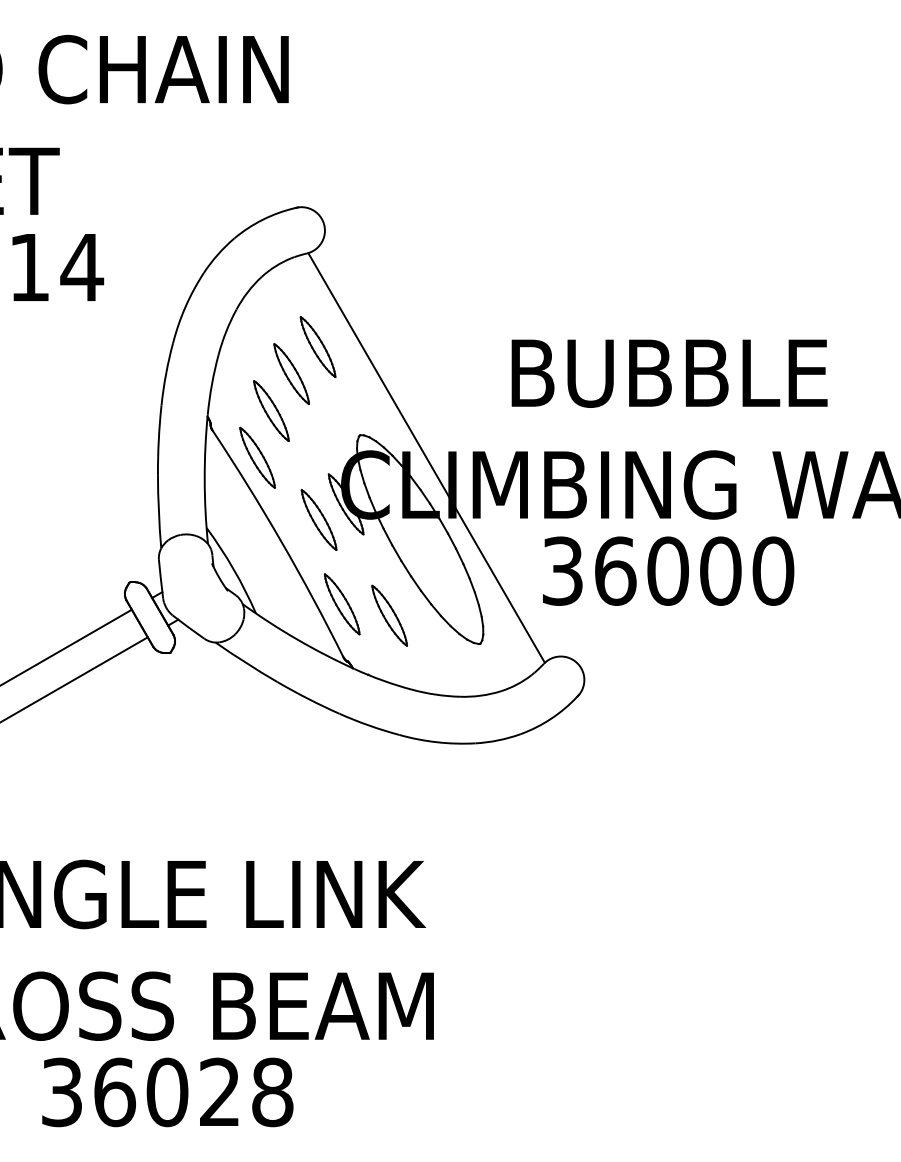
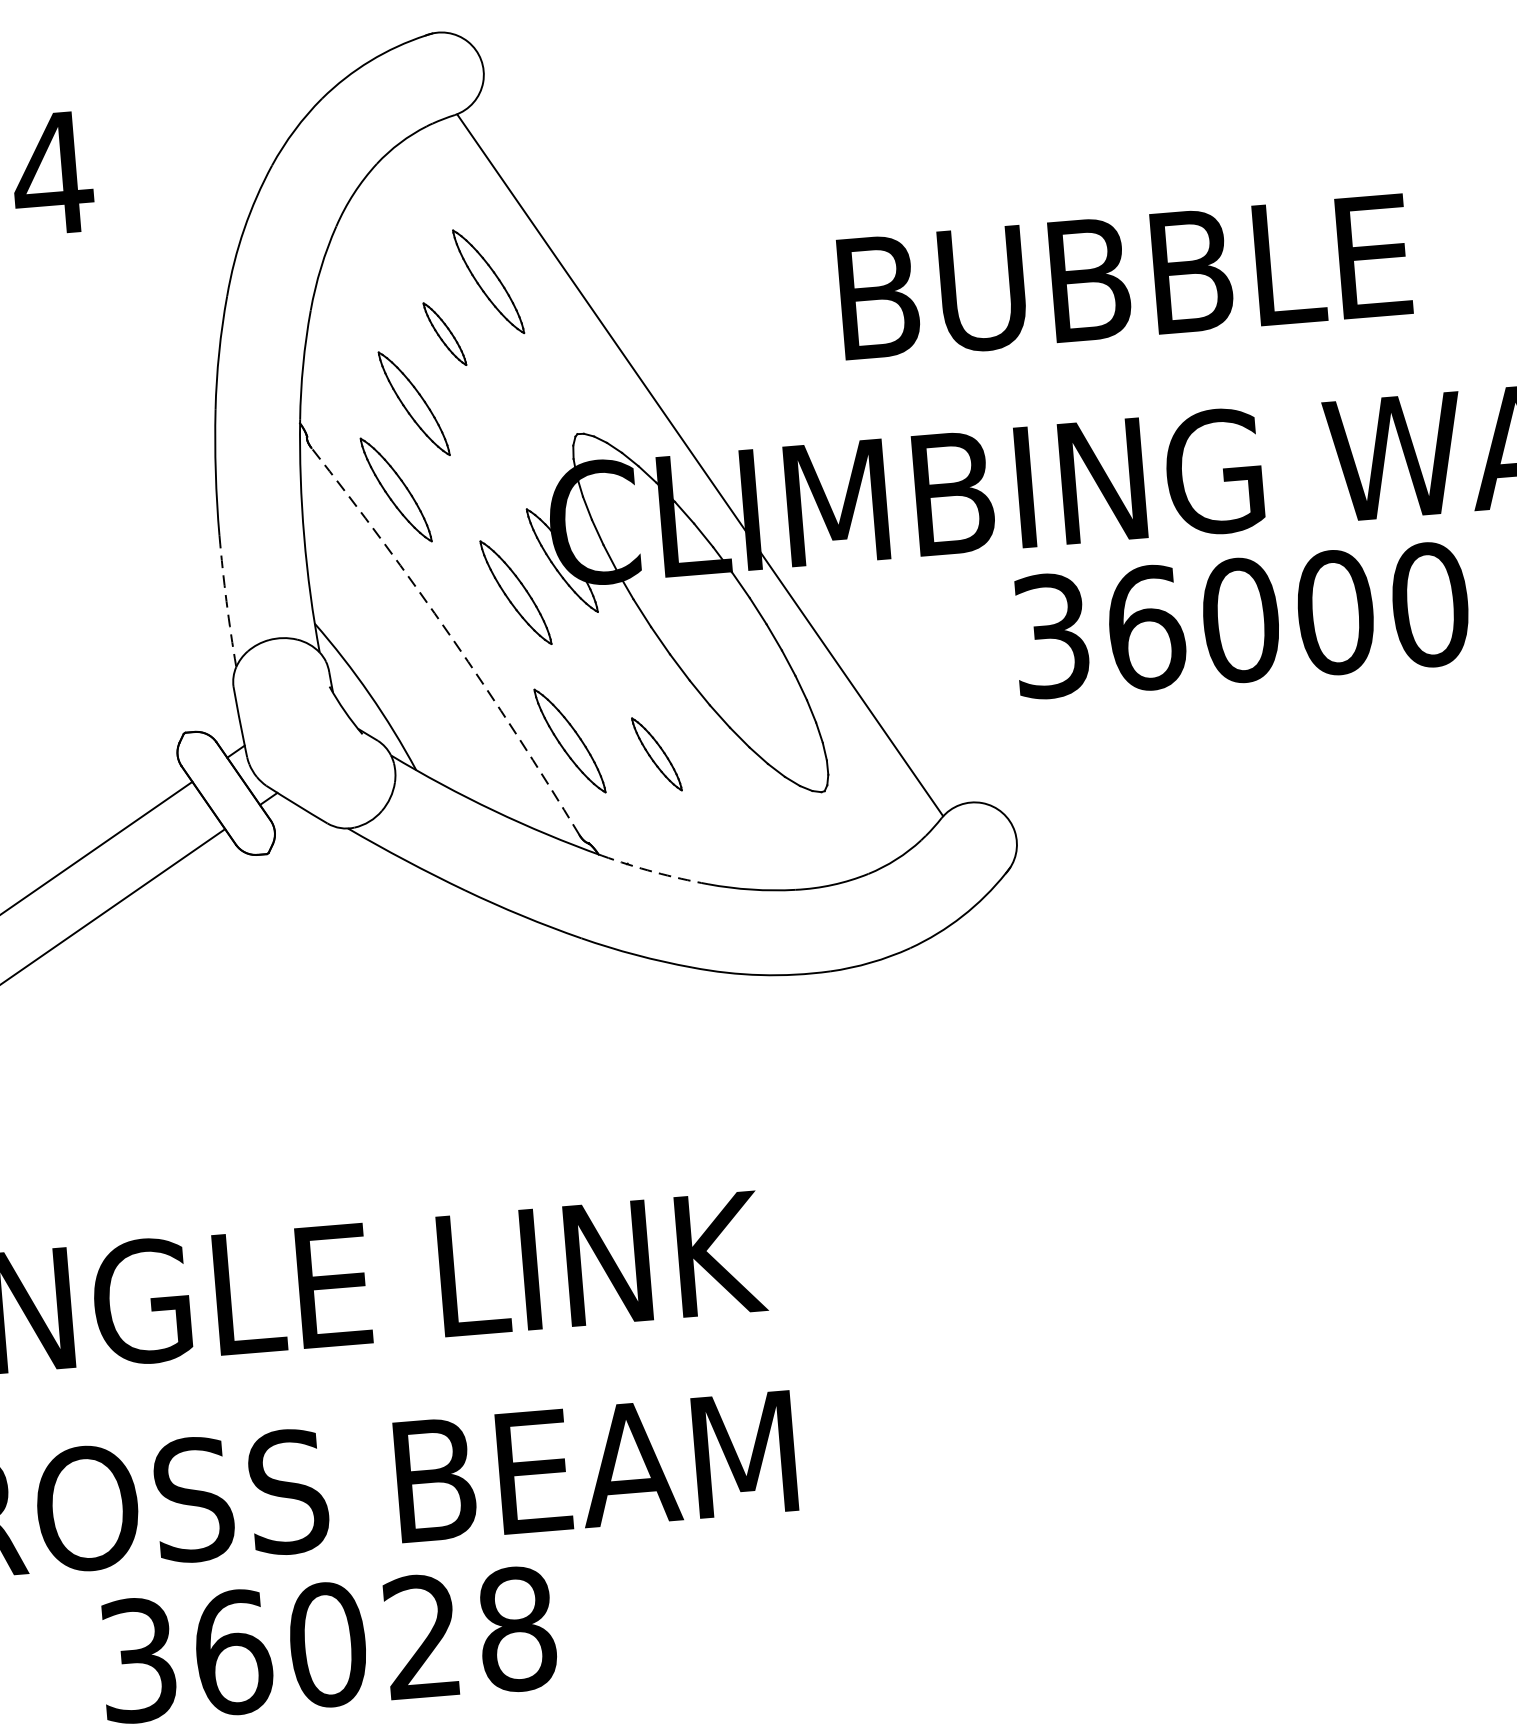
part: (291, 373) -> (444, 333), size x0.6
arc: (158, 511) -> (225, 601), solid -> dashed
arc: (281, 541) -> (451, 636), solid -> dashed
text: (668, 570) -> (1241, 619), moved
part: (389, 615) -> (656, 754), size x0.7
arc: (382, 680) -> (653, 872), solid -> dashed

